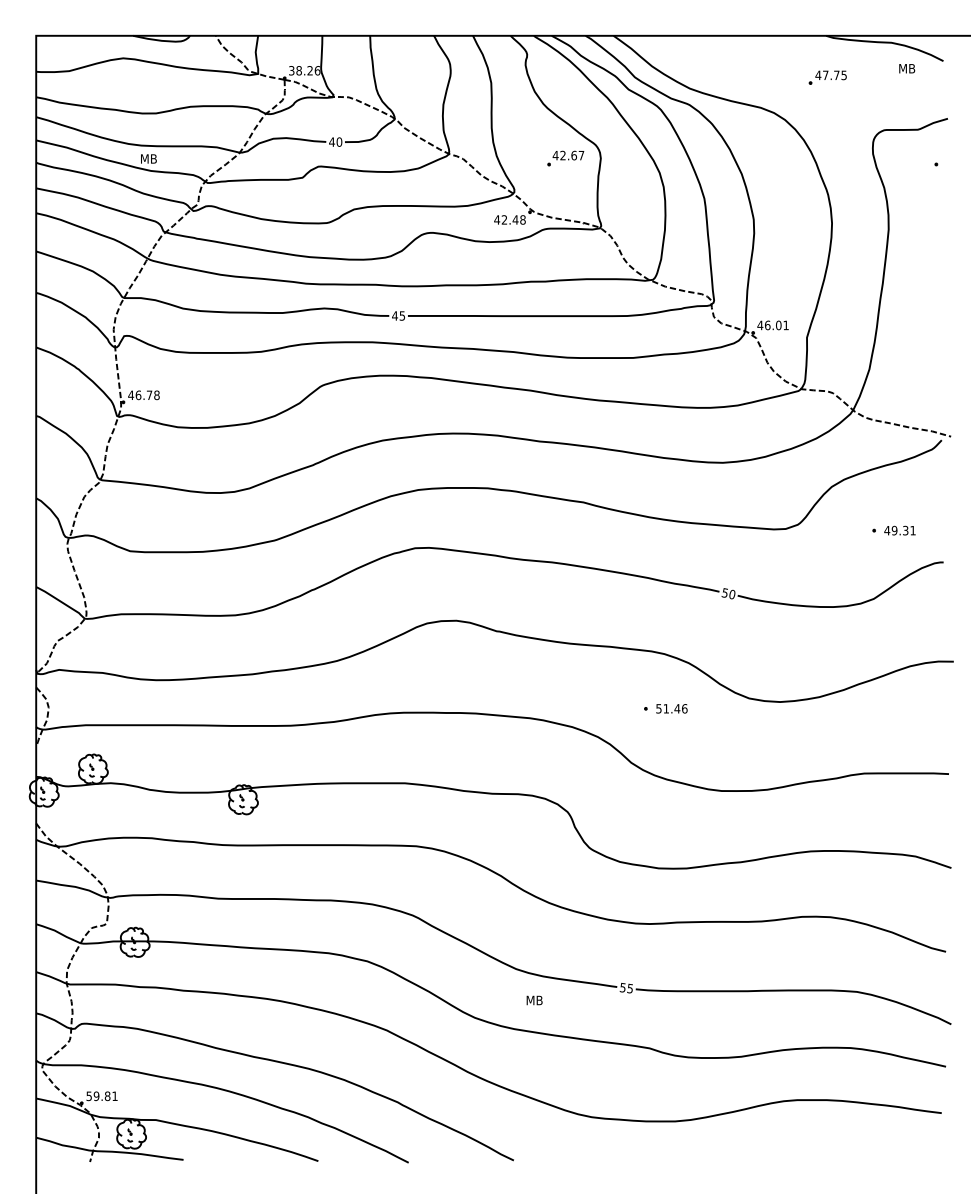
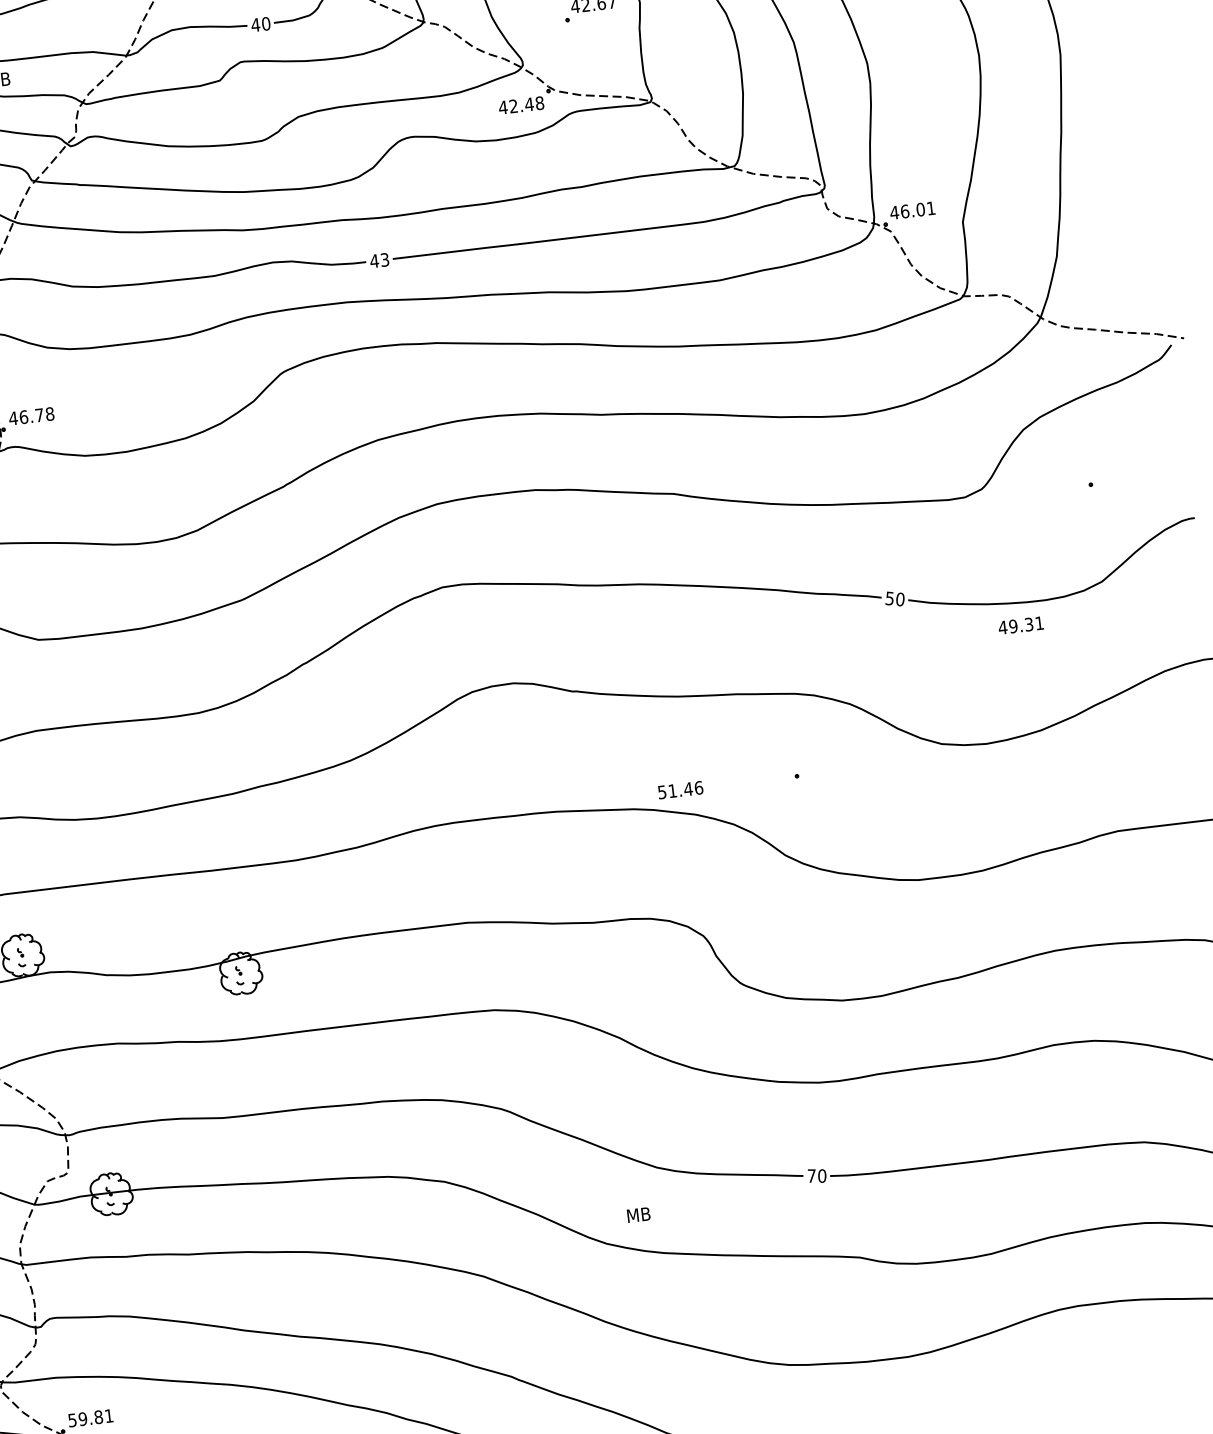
text: (402, 315) -> (385, 259), 45 -> 43
text: (899, 530) -> (1020, 625), moved
text: (671, 708) -> (680, 789), moved
text: (626, 988) -> (816, 1176), 55 -> 70
text: (534, 1000) -> (638, 1214), moved

